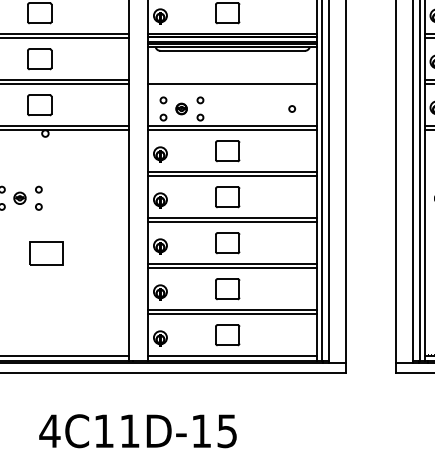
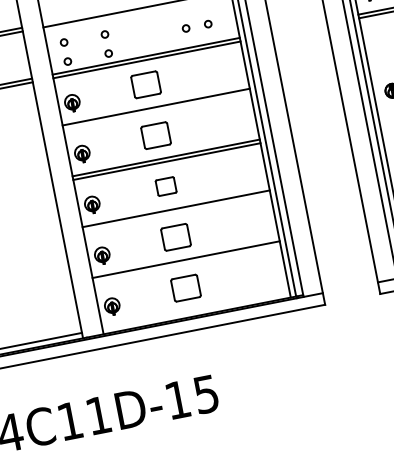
part: (181, 108) -> (85, 47), removed
circle: (271, 108) -> (185, 28), added
line: (232, 175) -> (156, 110), removed
part: (227, 243) -> (165, 186), size x0.7
line: (232, 267) -> (176, 212), removed
line: (232, 313) -> (186, 263), removed
line: (232, 356) -> (195, 310), removed

